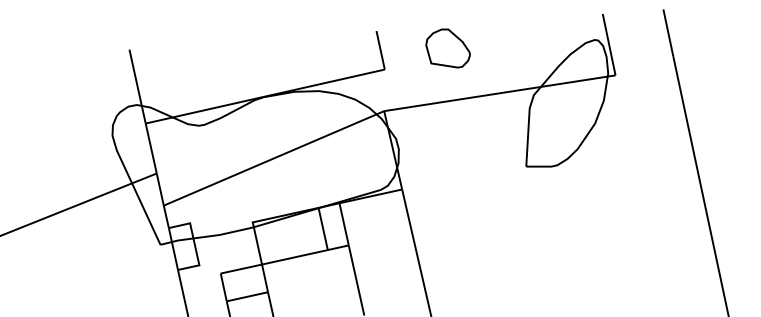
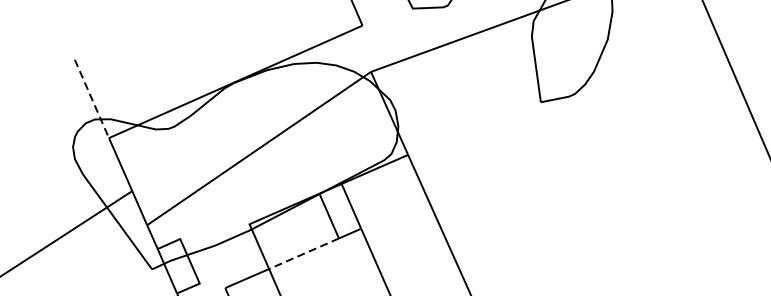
line: (137, 86) -> (91, 98), solid -> dashed
line: (294, 257) -> (303, 254), solid -> dashed

